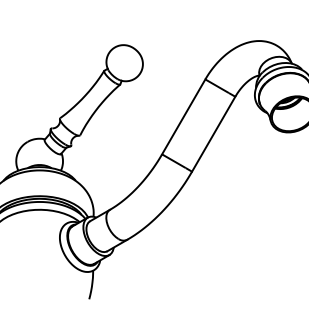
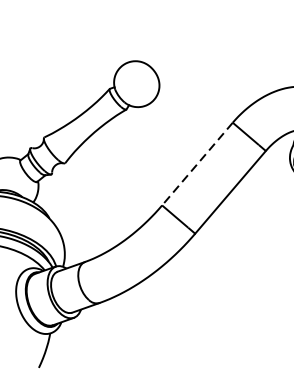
line: (183, 117) -> (197, 164), solid -> dashed

